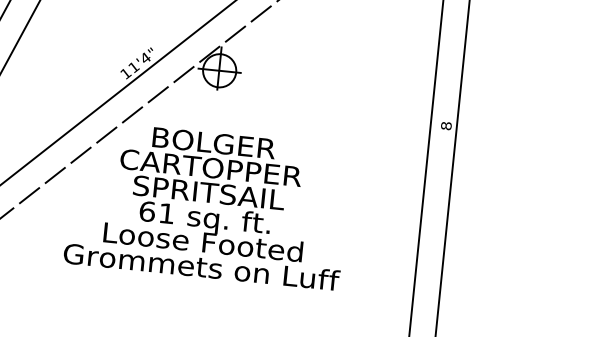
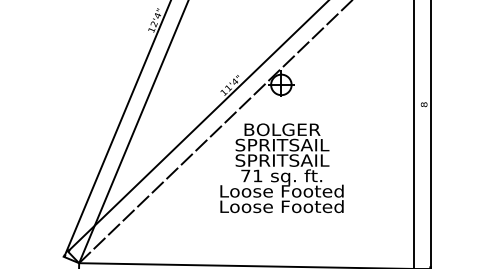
text: (211, 166) -> (282, 144), CARTOPPER -> SPRITSAIL
text: (147, 210) -> (245, 175), 61 -> 71
text: (201, 266) -> (282, 206), Grommets on Luff -> Loose Footed

